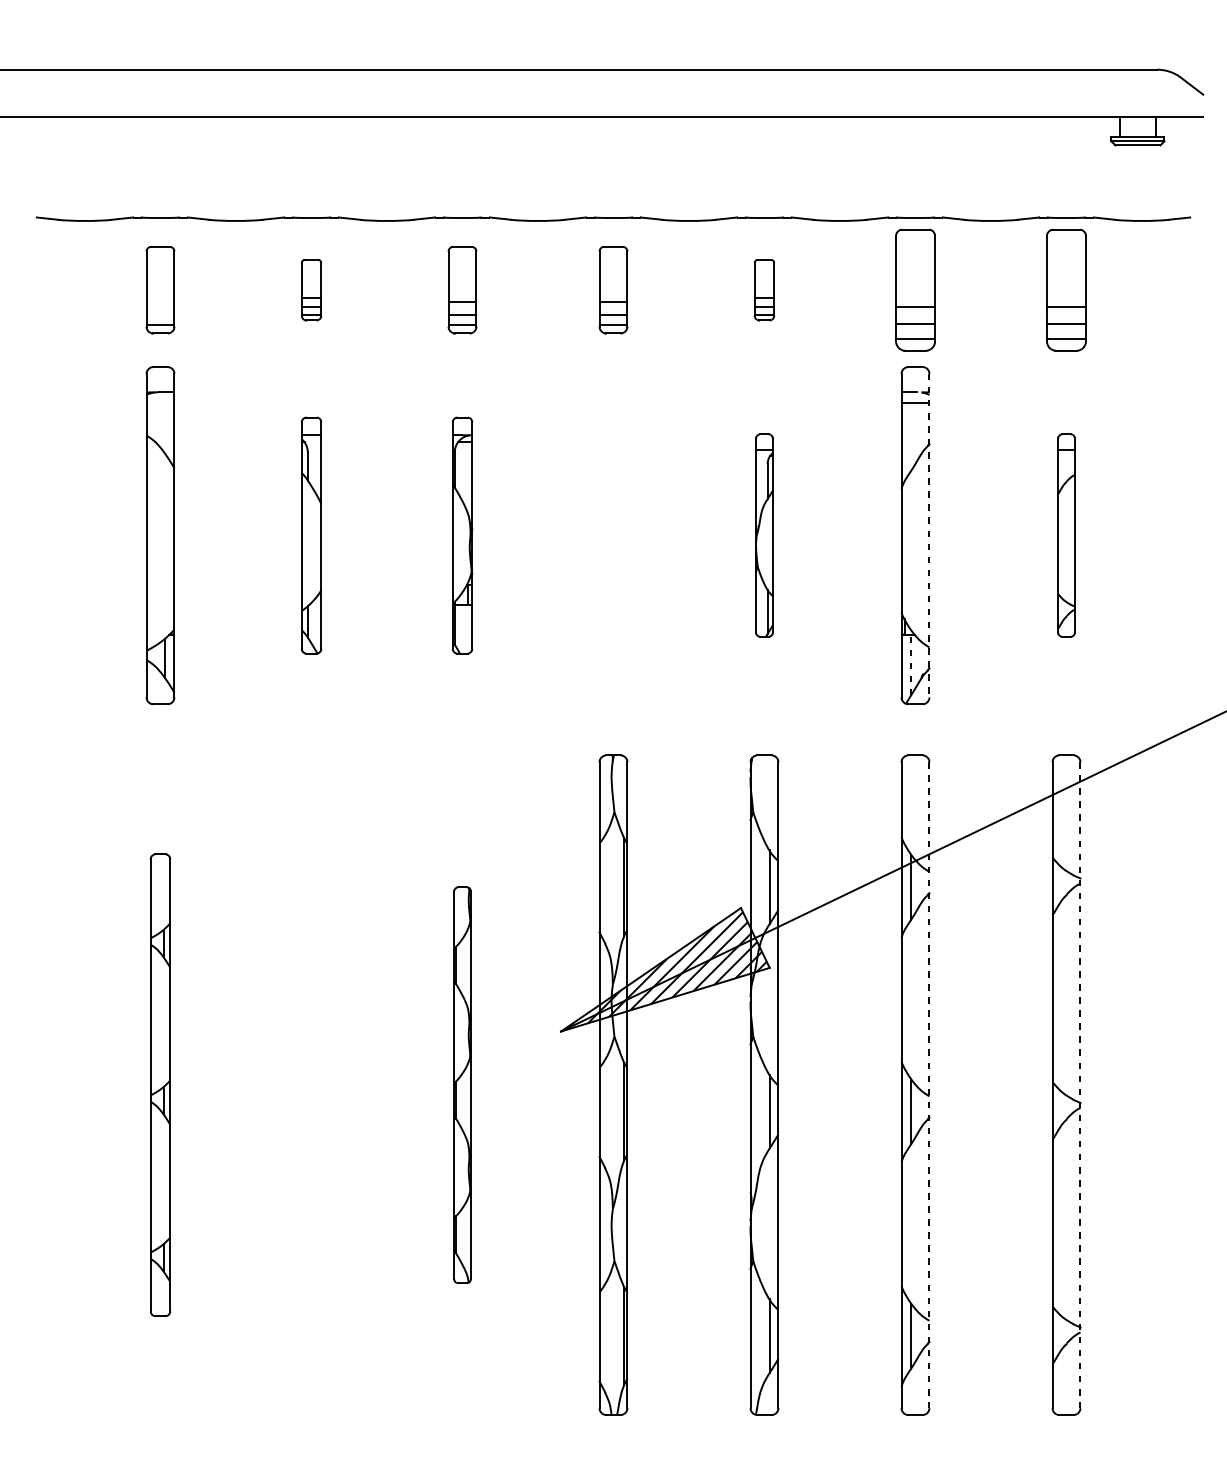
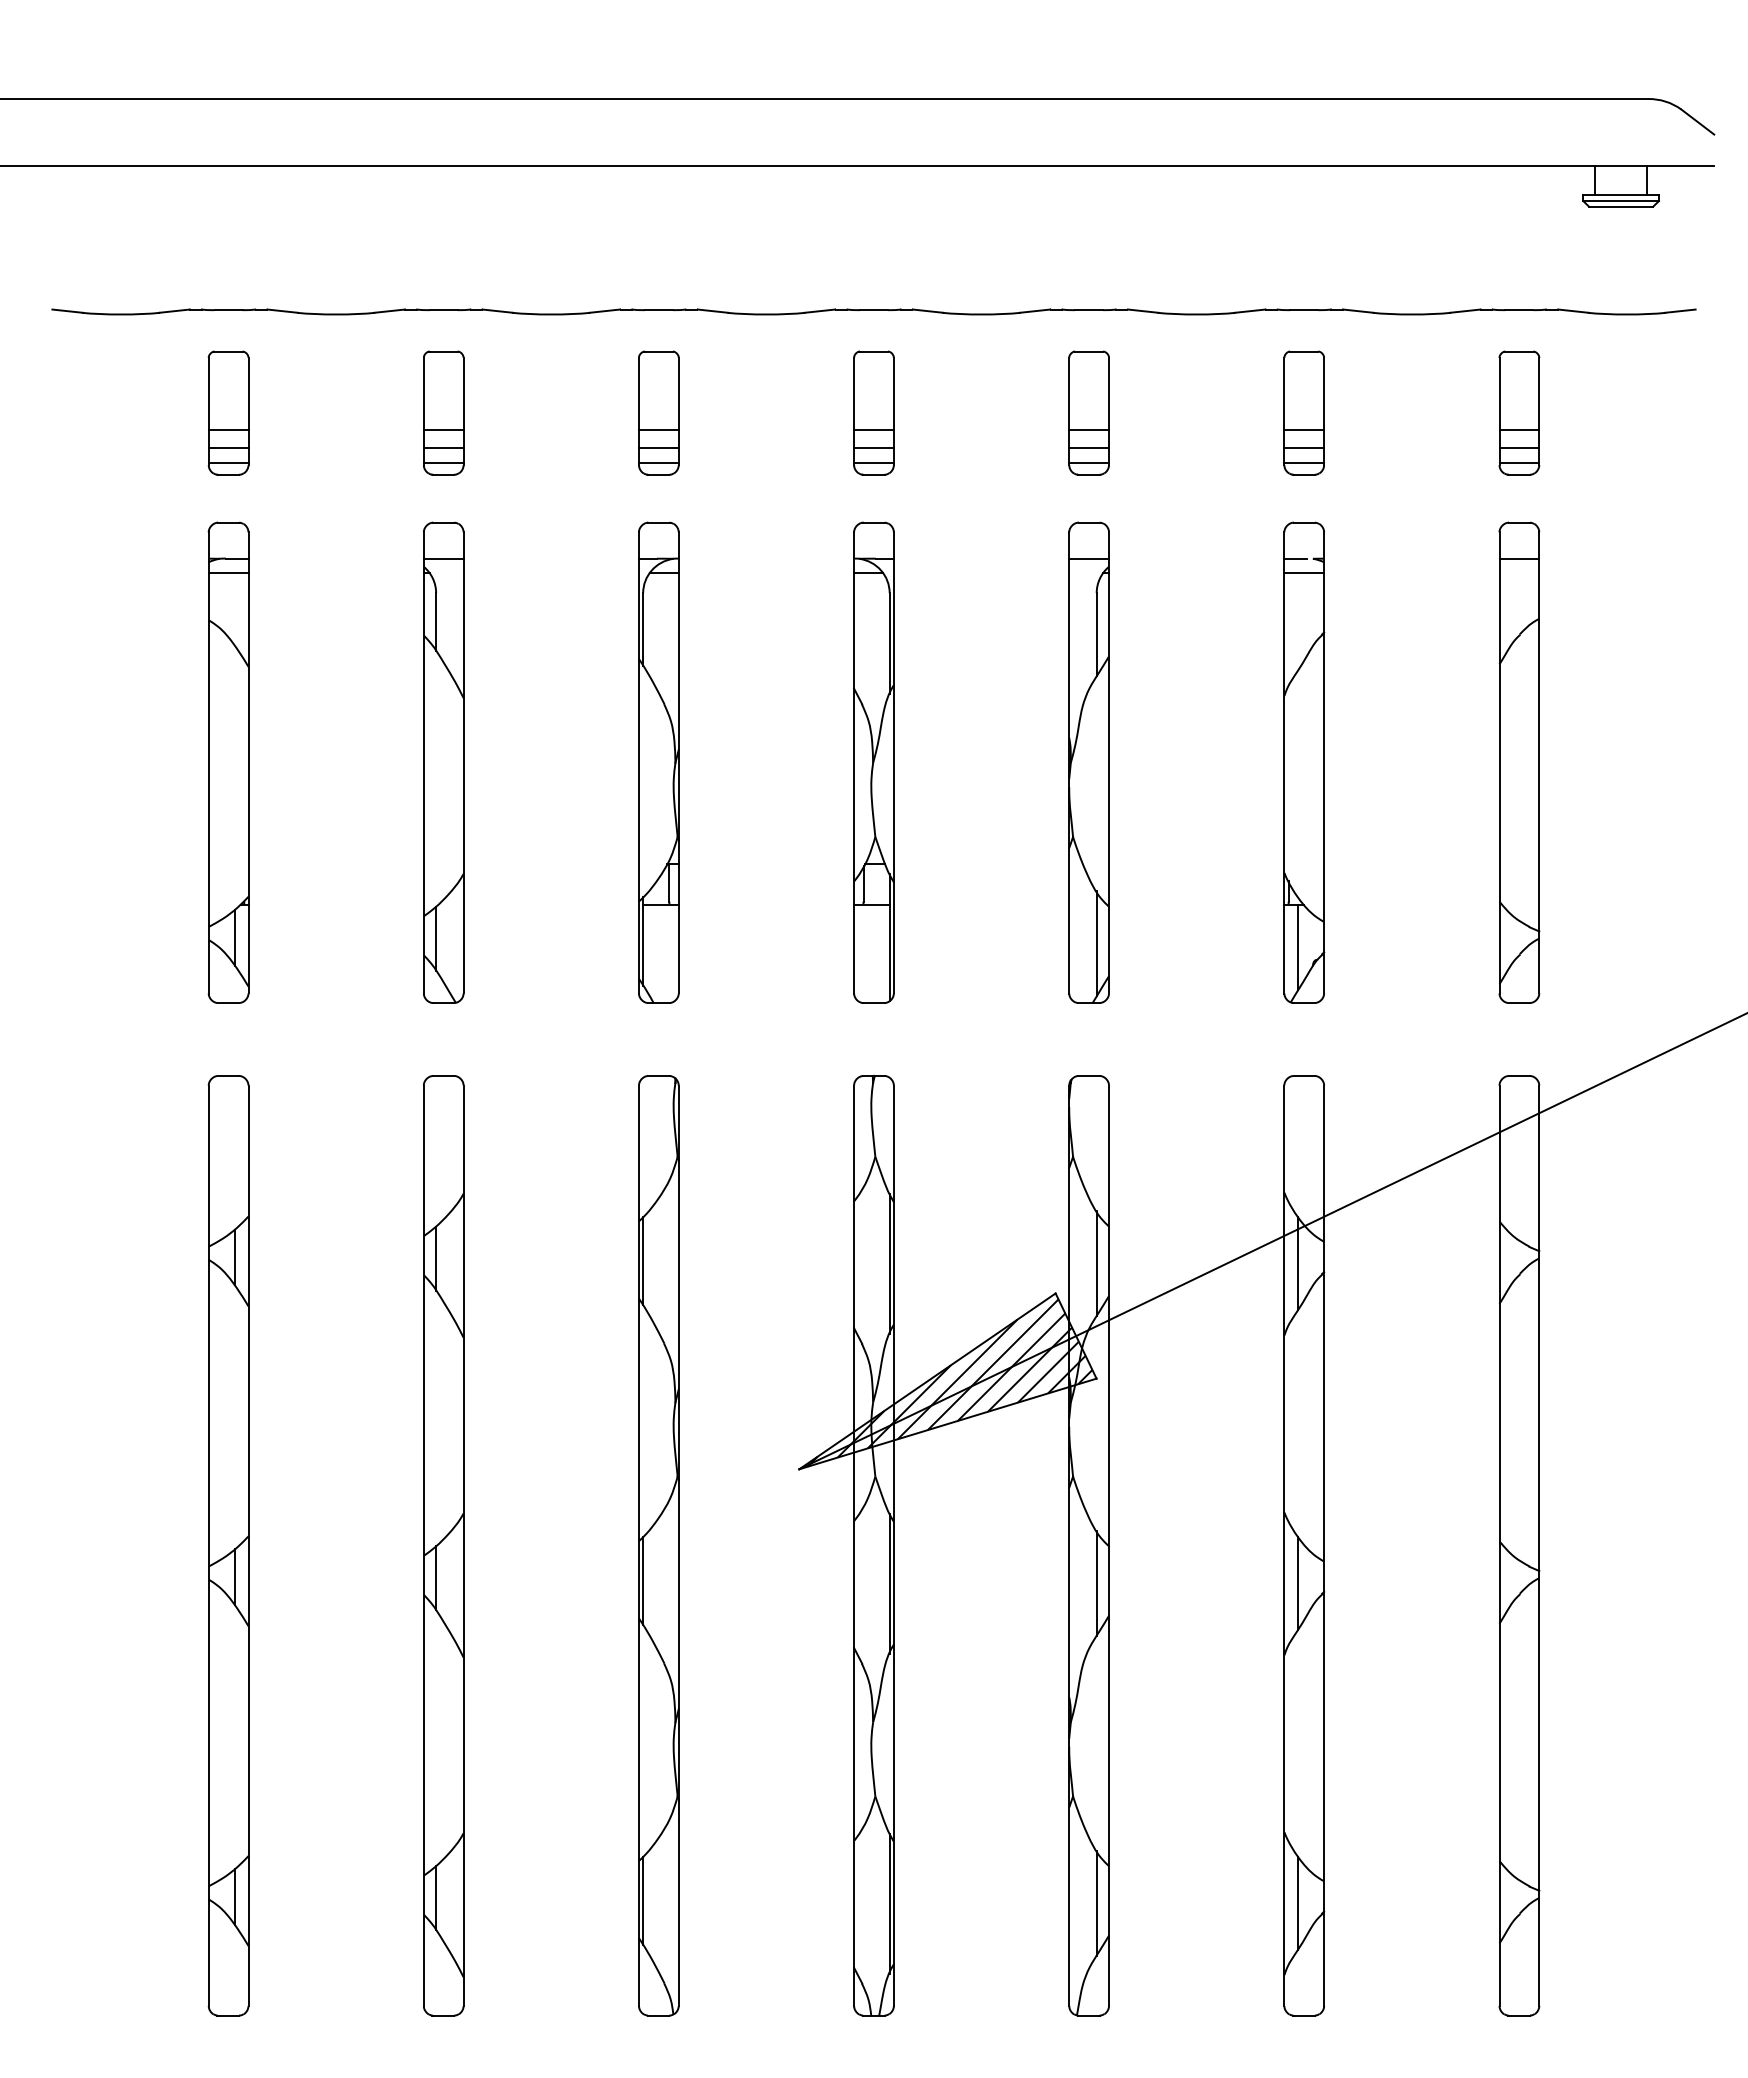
part: (311, 289) -> (443, 412), size x1.43
part: (764, 289) -> (1088, 412), size x1.43
part: (914, 289) -> (1303, 412), size x0.71
part: (1066, 289) -> (1519, 412), size x0.71
line: (160, 301) -> (228, 429), added
line: (160, 314) -> (228, 447), added
line: (160, 402) -> (228, 573), added
part: (311, 535) -> (443, 762), size x1.43
part: (462, 535) -> (658, 762), size x1.43
part: (613, 535) -> (873, 762), added
part: (764, 535) -> (1088, 762), size x1.67
line: (929, 535) -> (1324, 762), dashed -> solid
part: (1066, 535) -> (1519, 762), size x1.67
line: (911, 665) -> (1298, 947), dashed -> solid
part: (160, 1085) -> (228, 1545), size x1.43
part: (311, 1085) -> (443, 1545), added
part: (462, 1085) -> (658, 1545), size x1.67
line: (929, 1085) -> (1324, 1546), dashed -> solid
line: (1080, 1085) -> (1539, 1546), dashed -> solid

